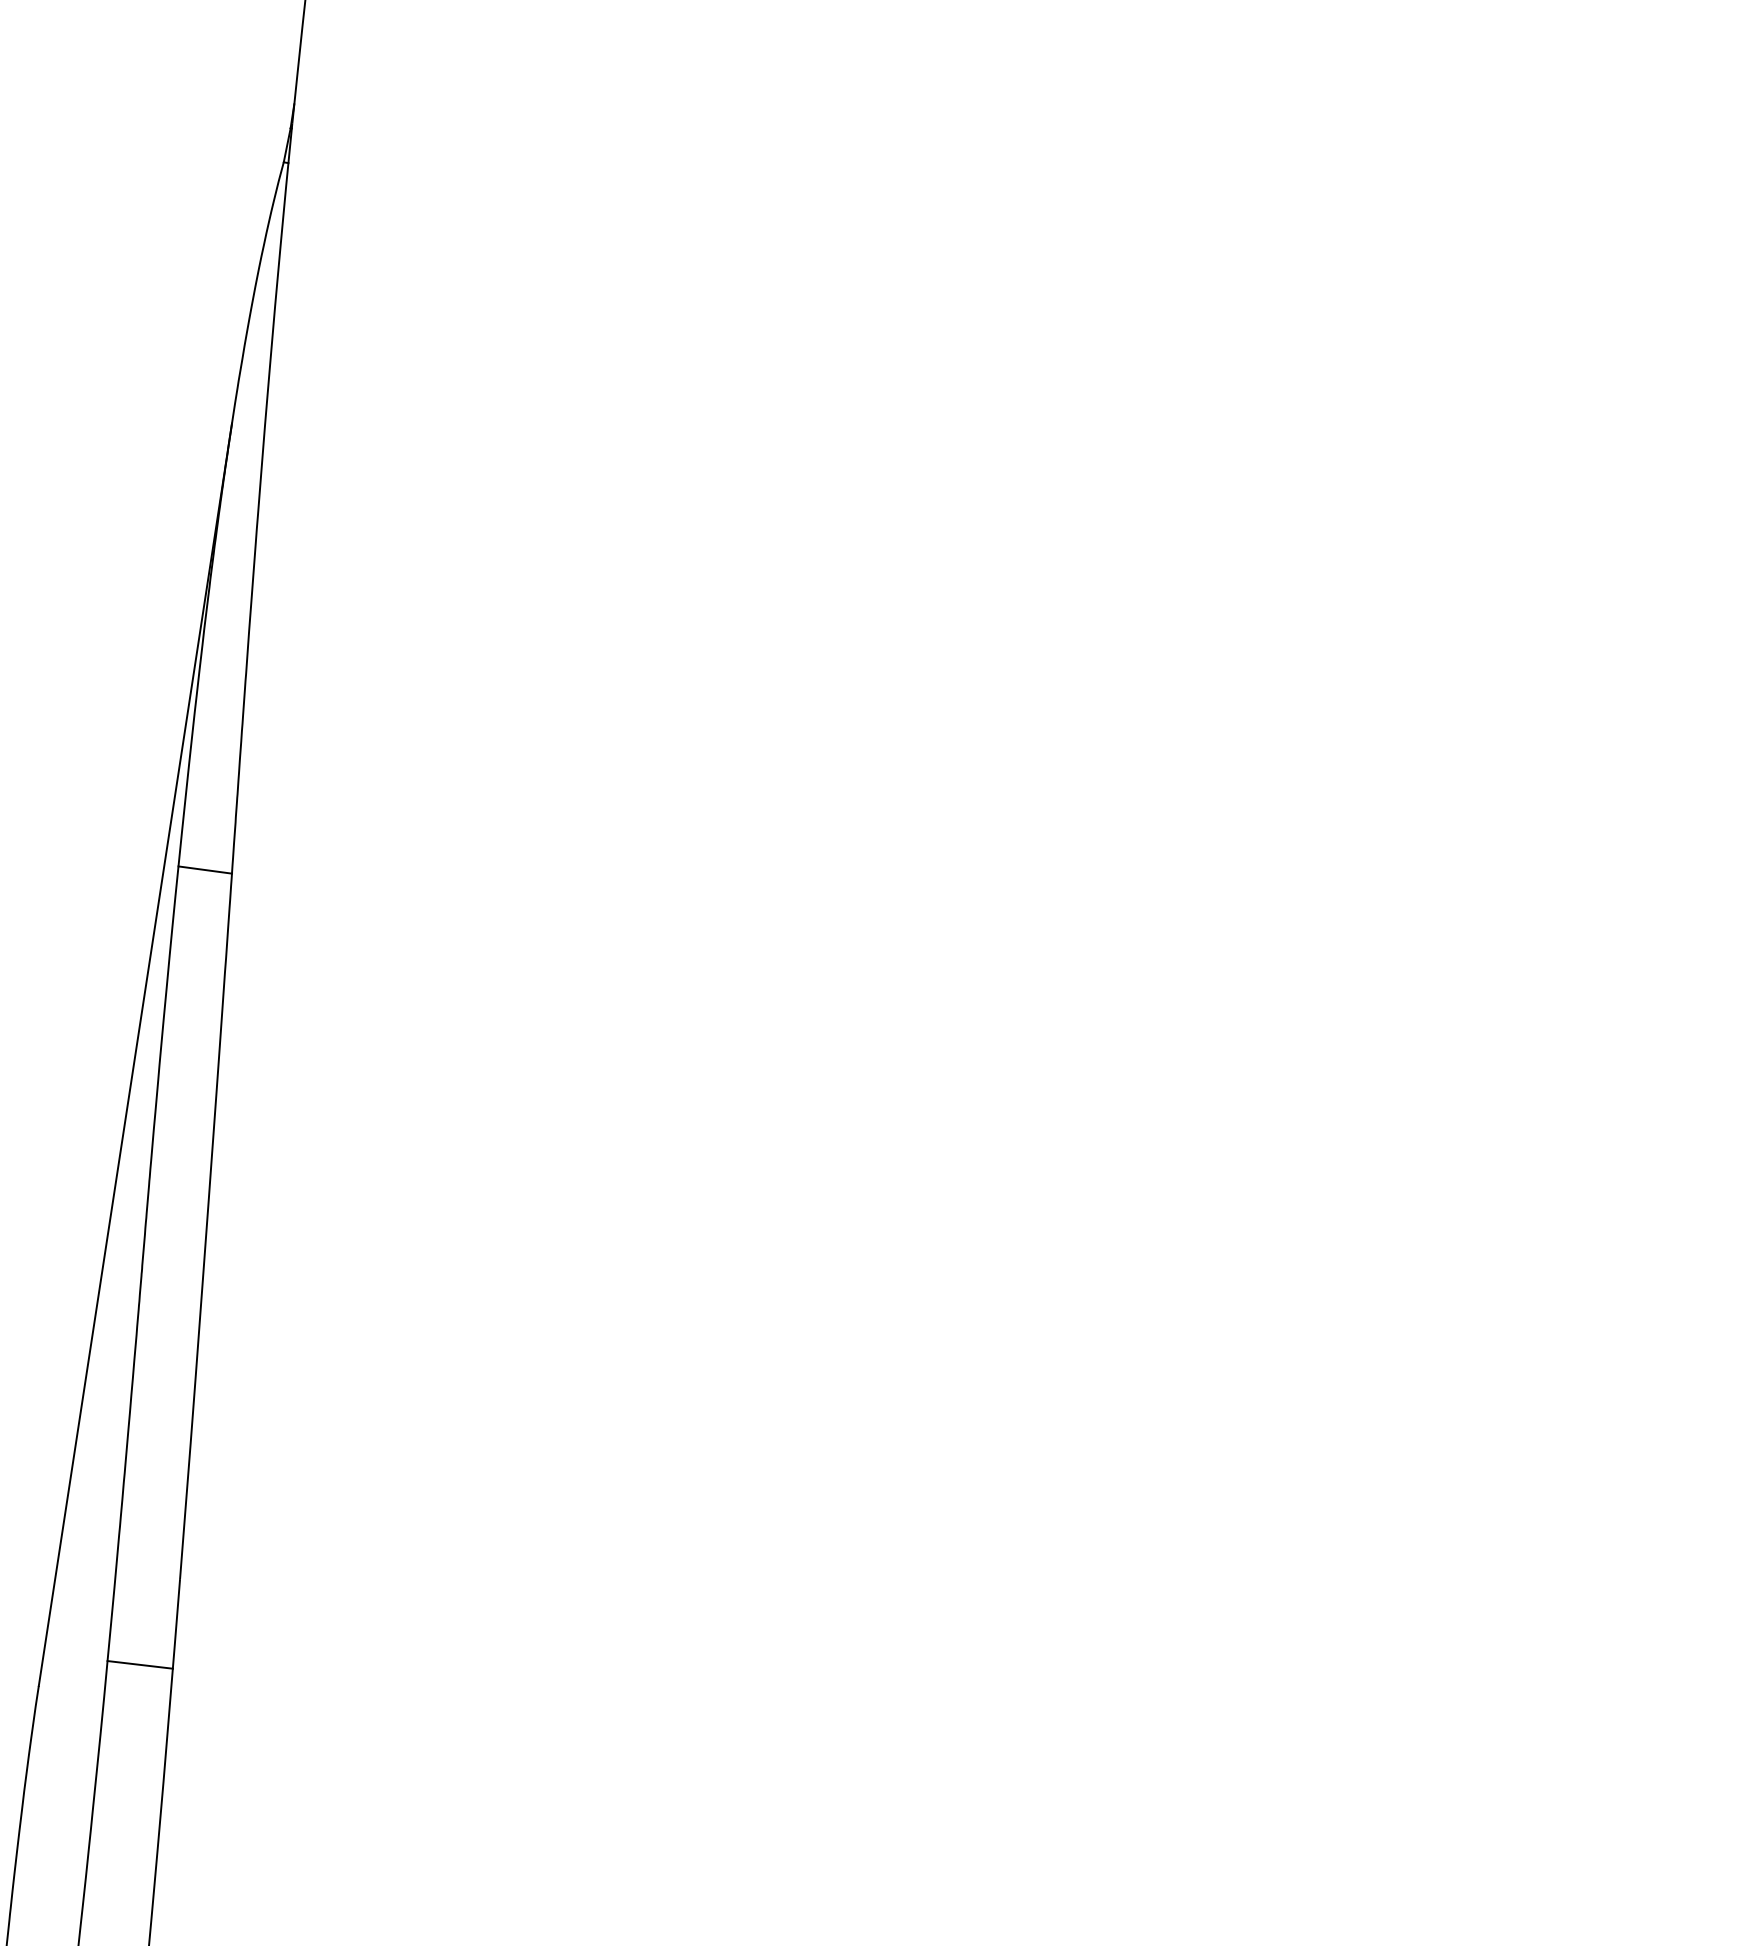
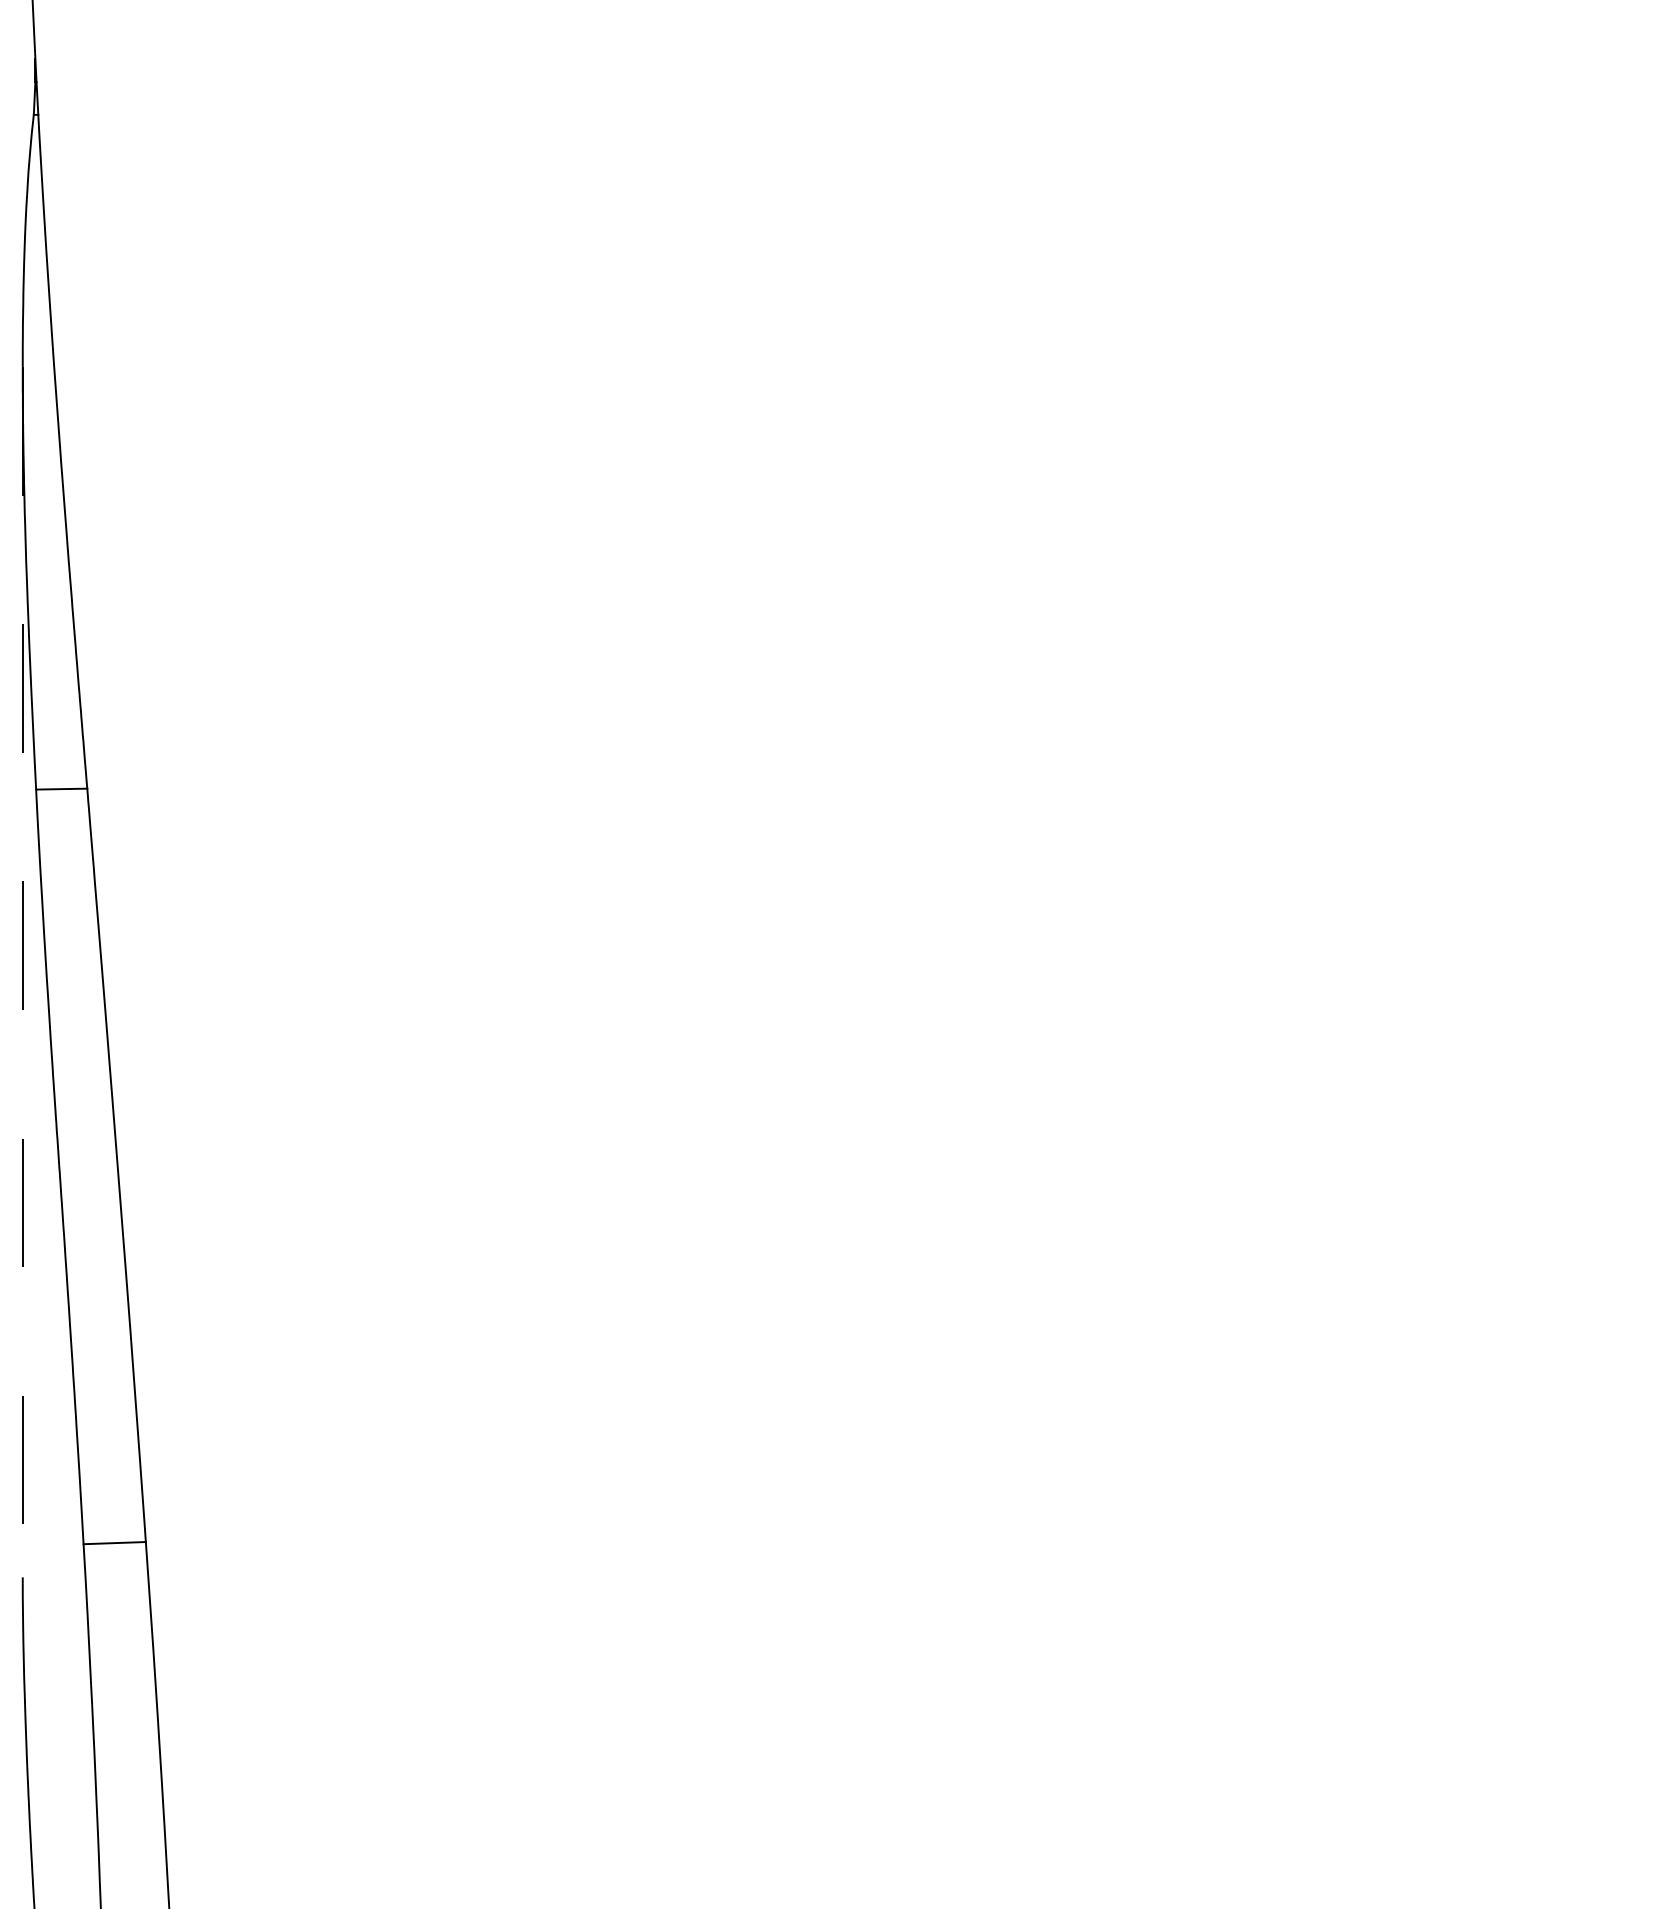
line: (135, 1055) -> (22, 972), solid -> dashed

